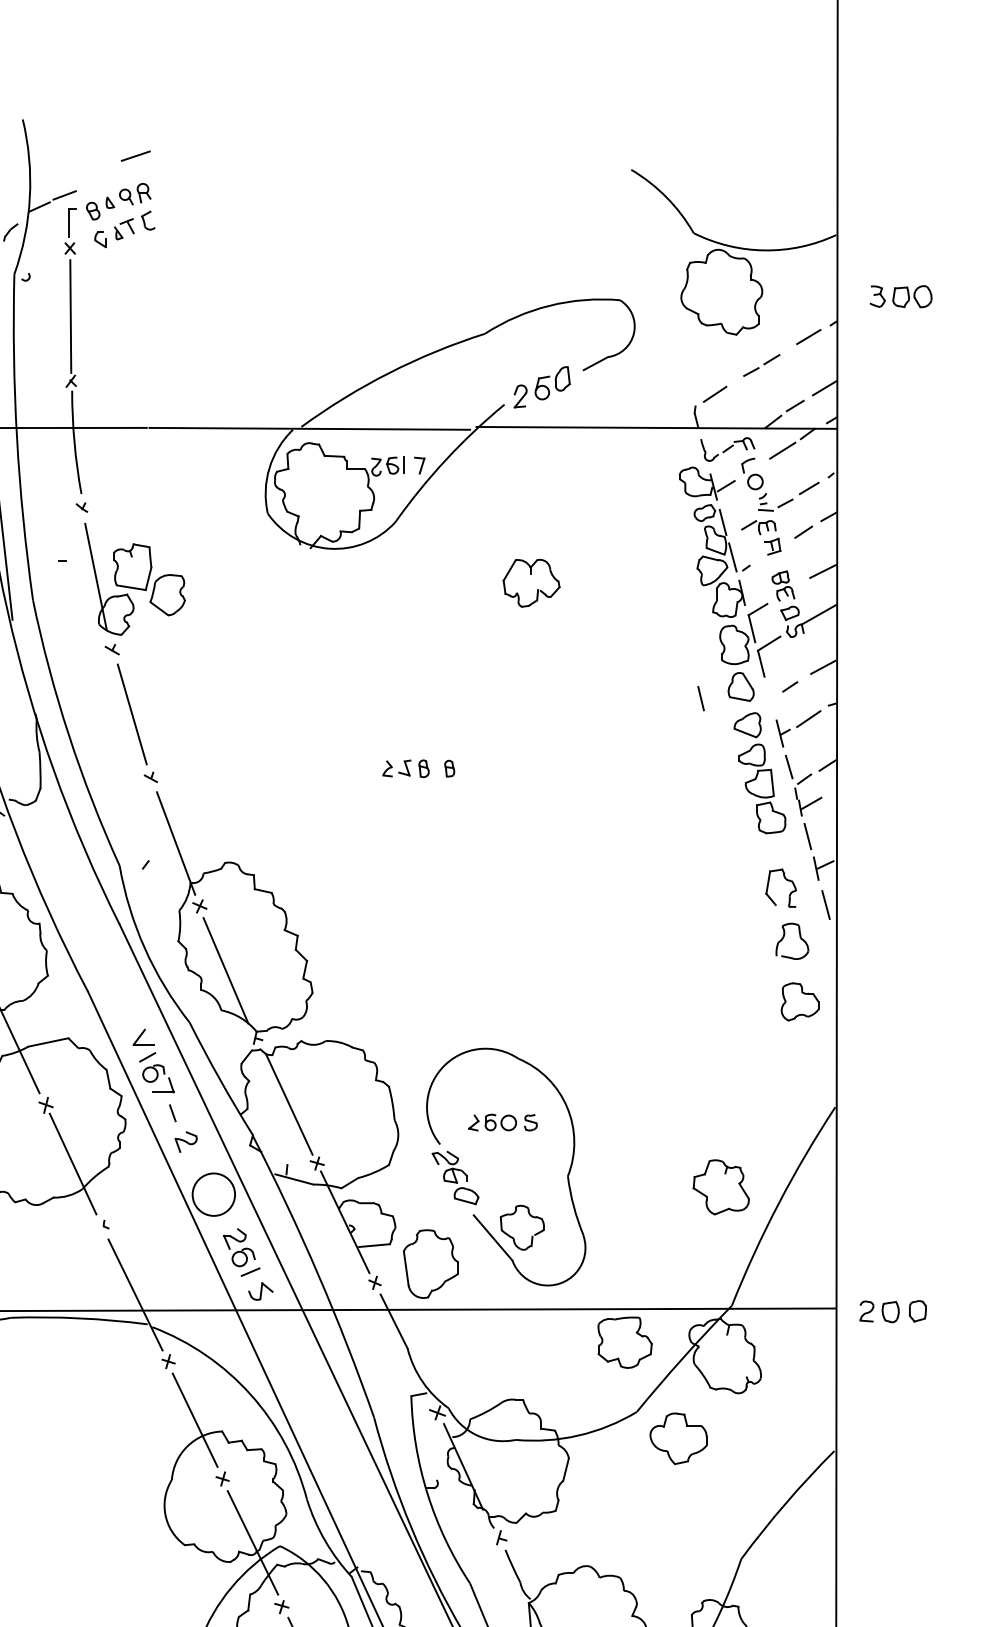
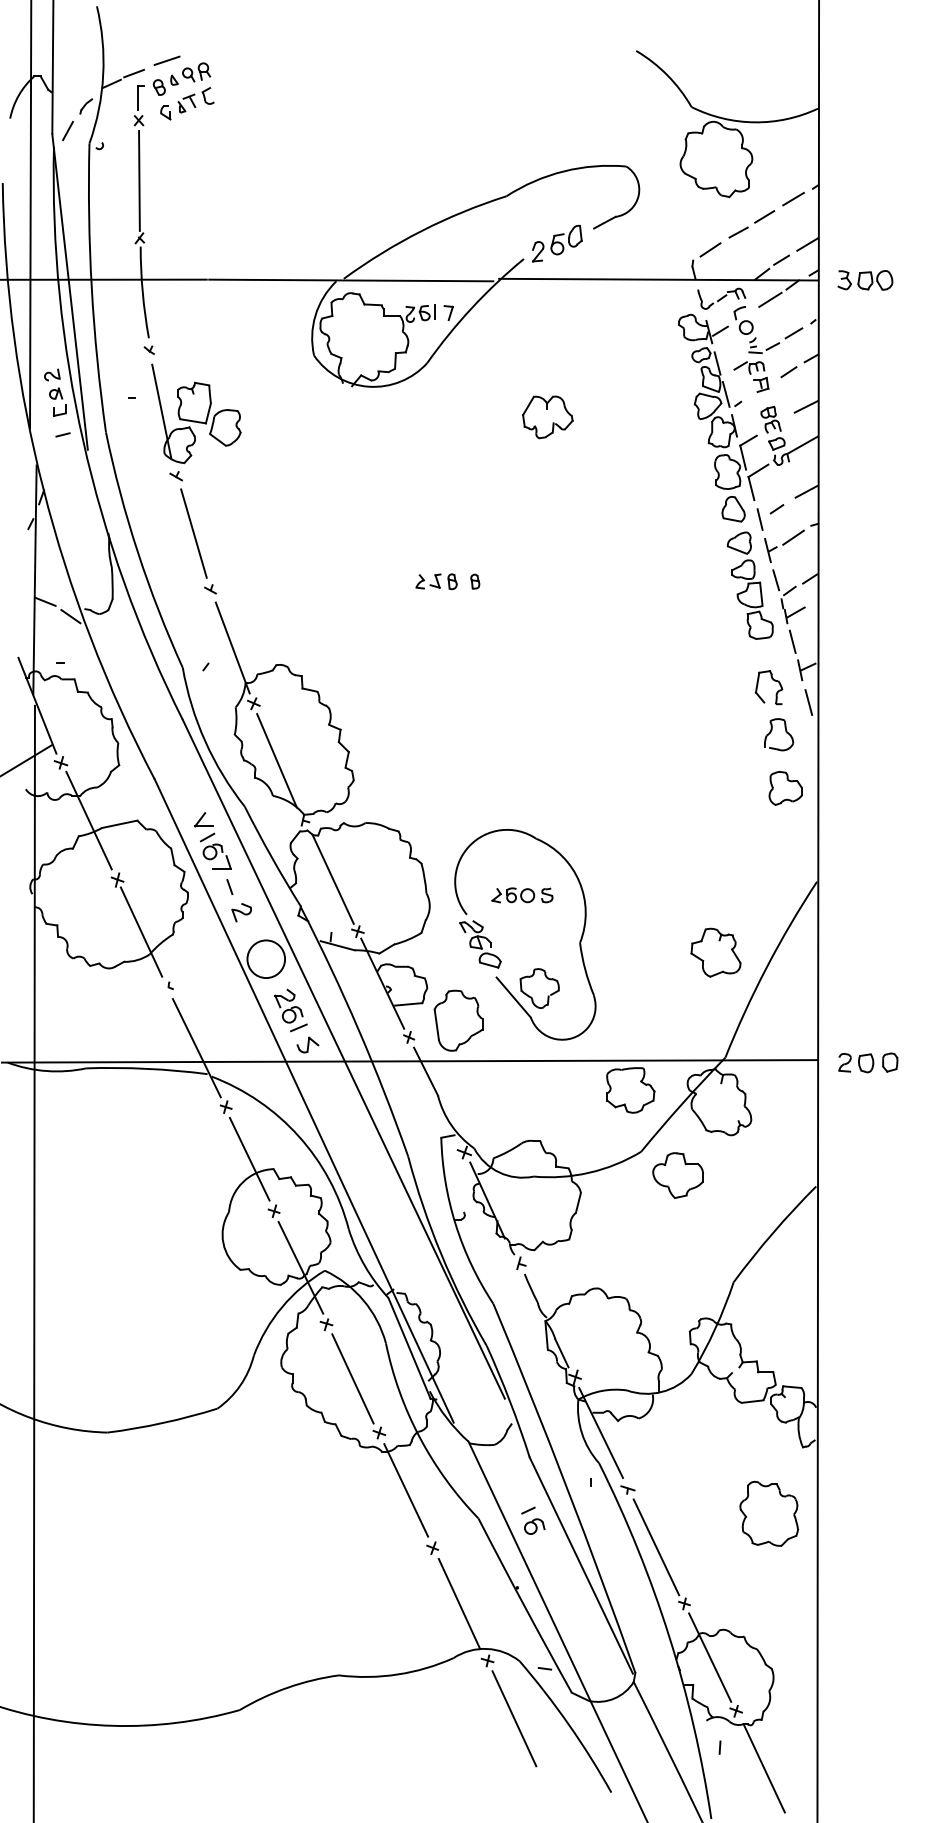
line: (135, 155) -> (166, 60), moved
part: (901, 296) -> (865, 280), moved
part: (761, 365) -> (751, 224), size x1.43
line: (700, 698) -> (759, 519), moved

